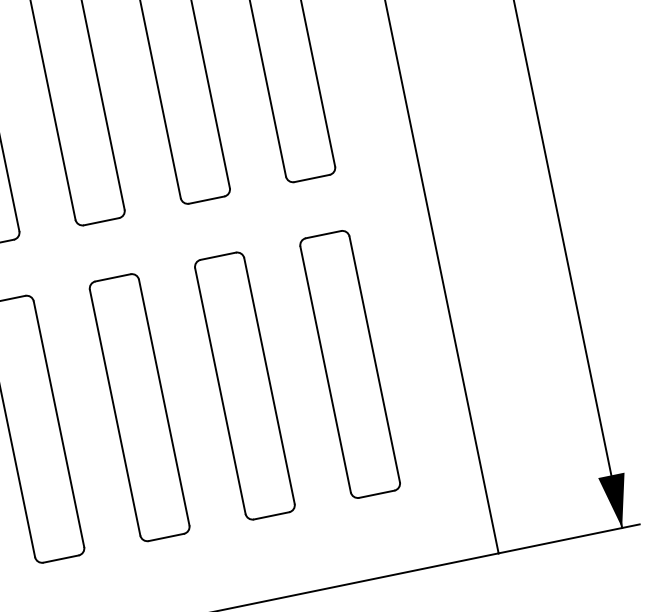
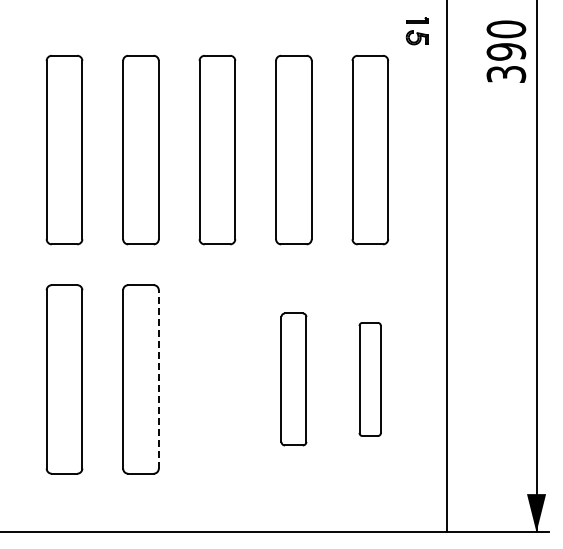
part: (349, 364) -> (369, 379), size x0.6
part: (244, 386) -> (293, 379), size x0.7
part: (139, 407) -> (217, 379), removed
line: (58, 423) -> (158, 378), solid -> dashed

